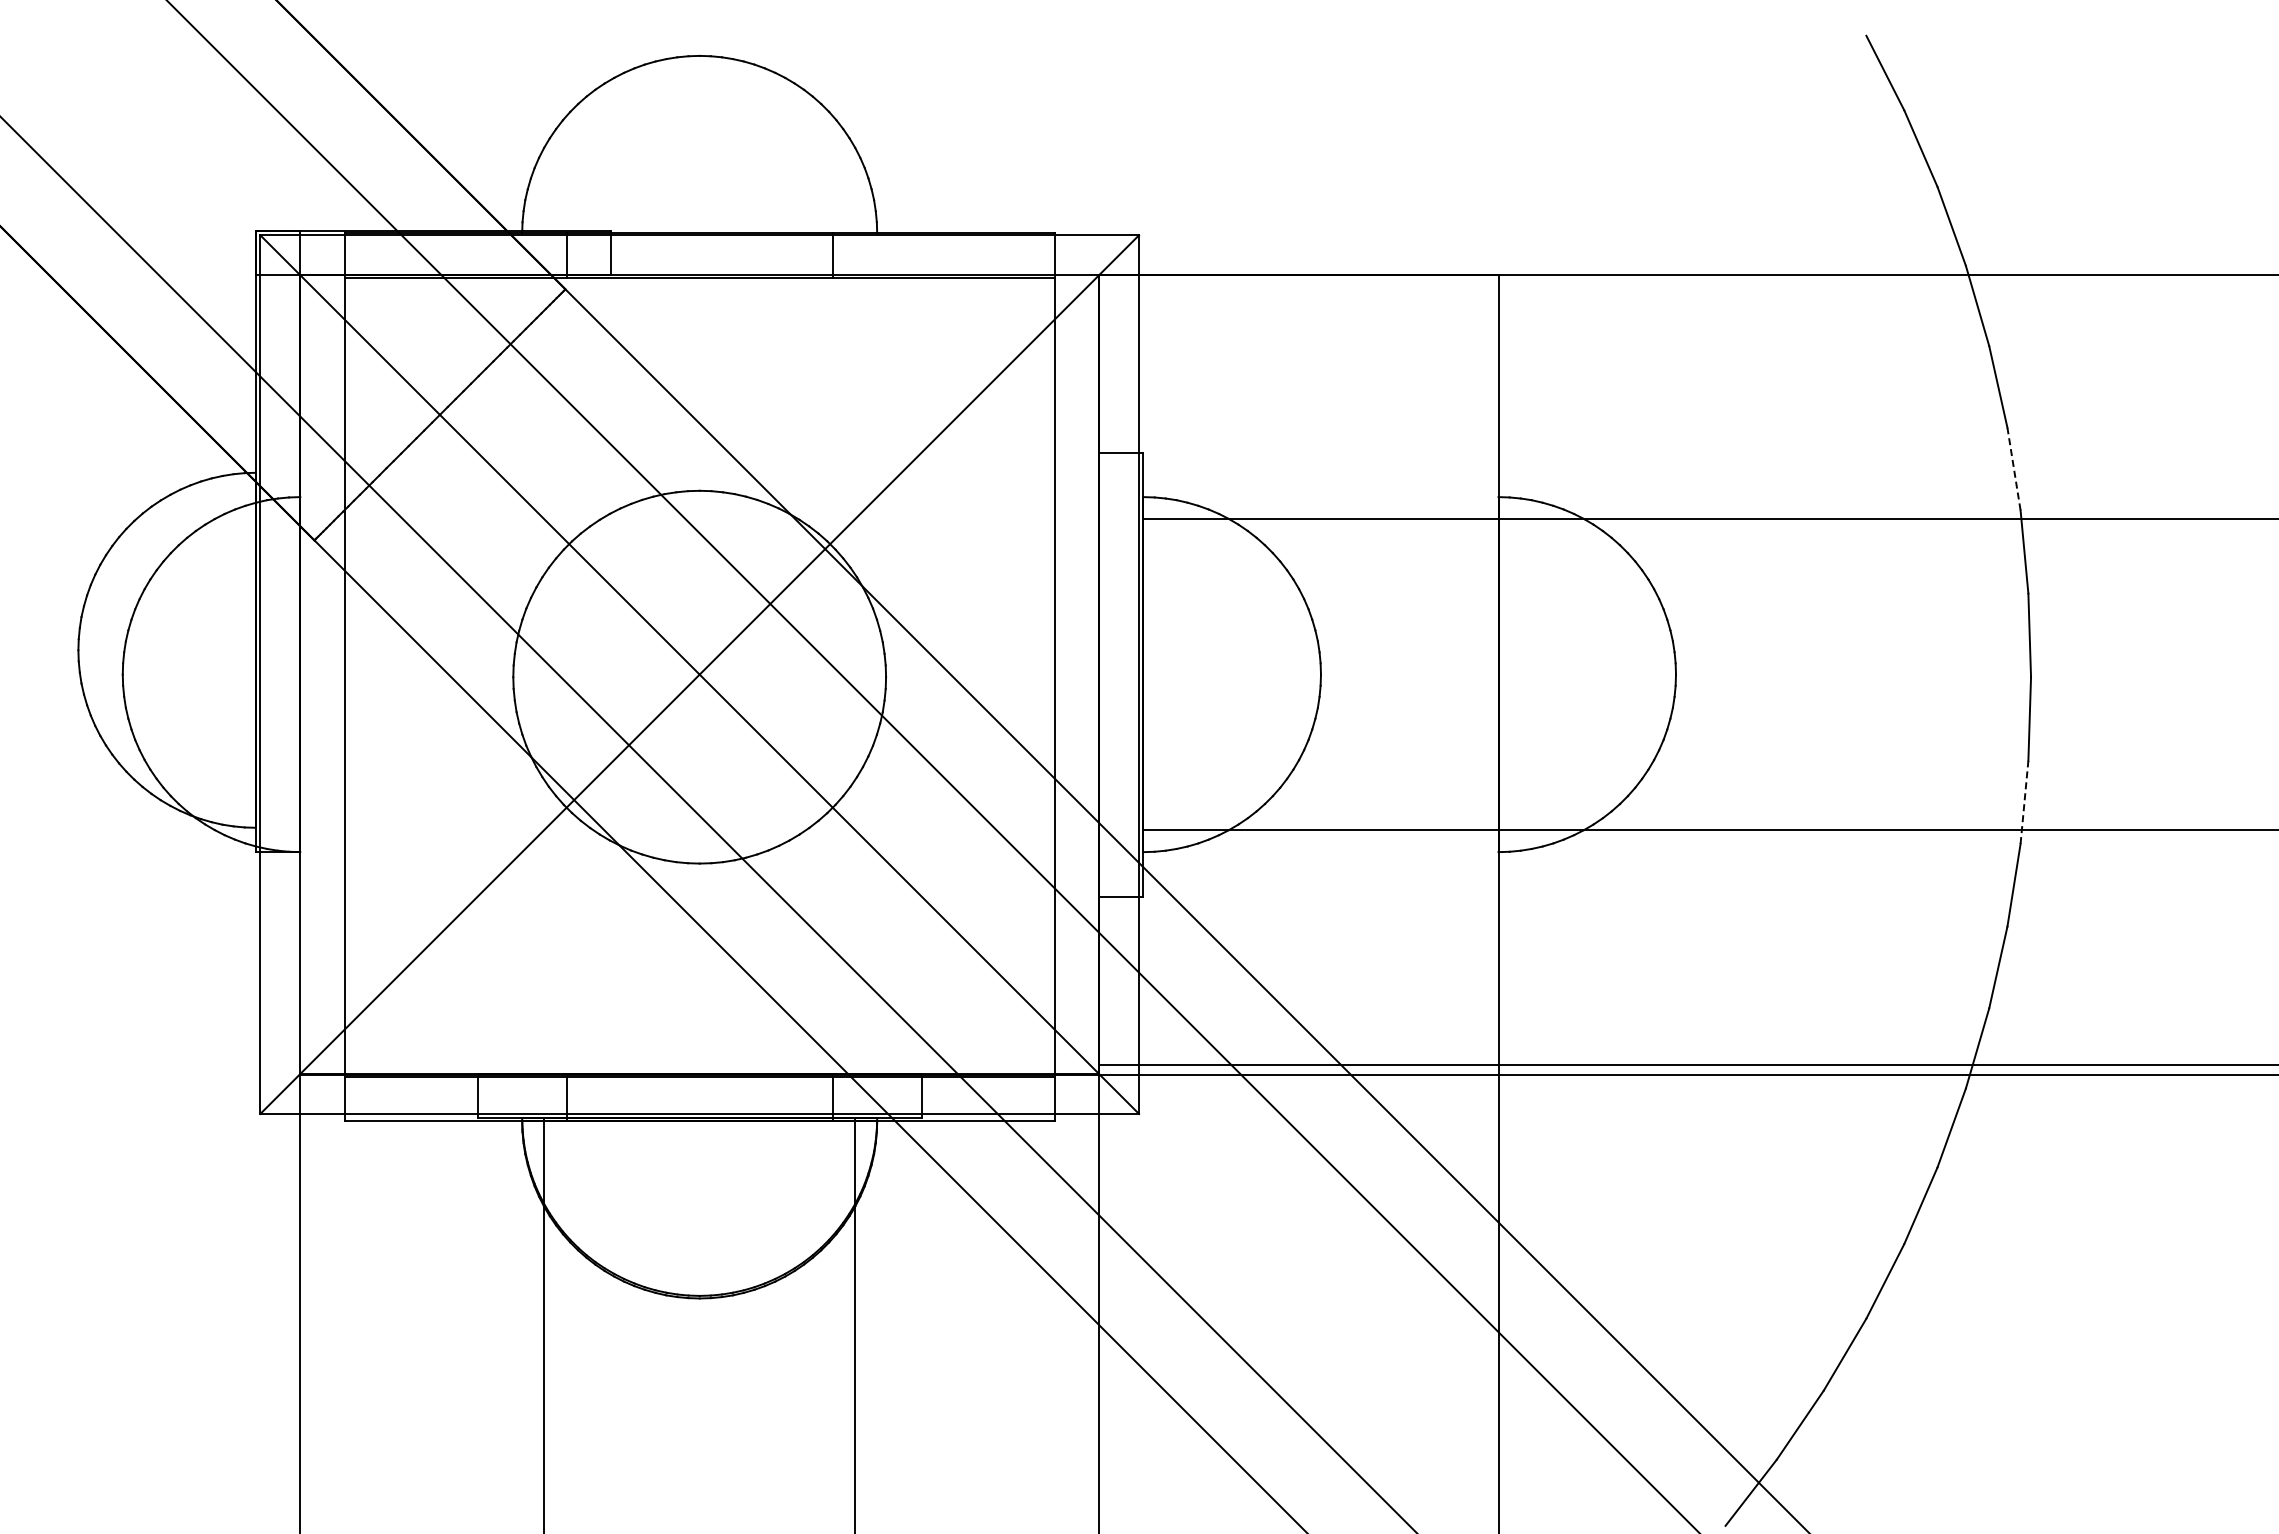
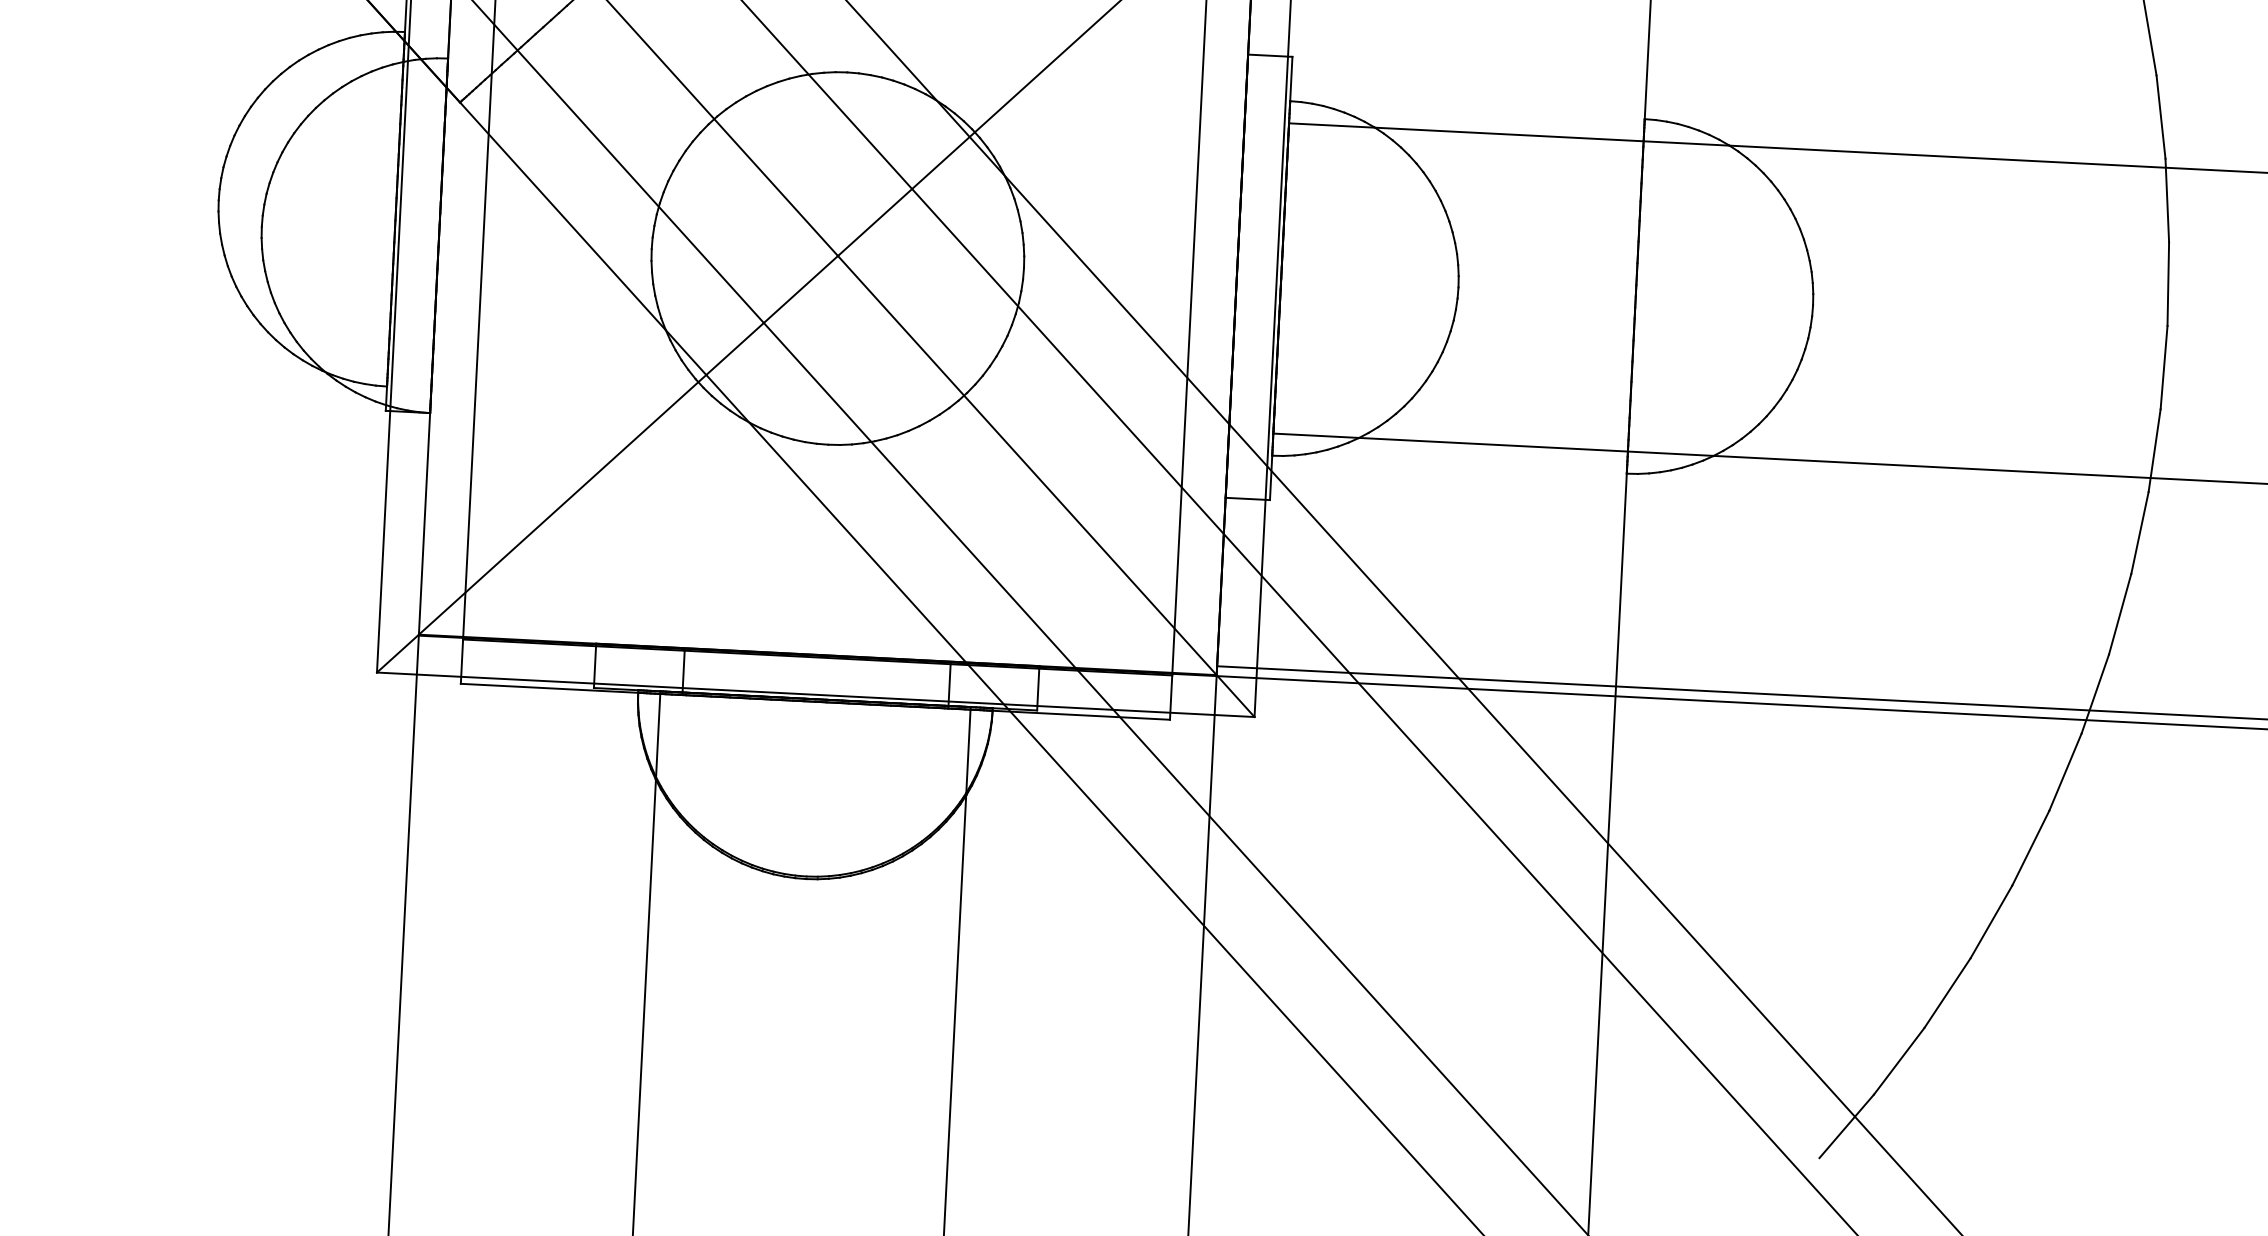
line: (2014, 469) -> (2161, 117), dashed -> solid
line: (2024, 802) -> (2154, 450), dashed -> solid

